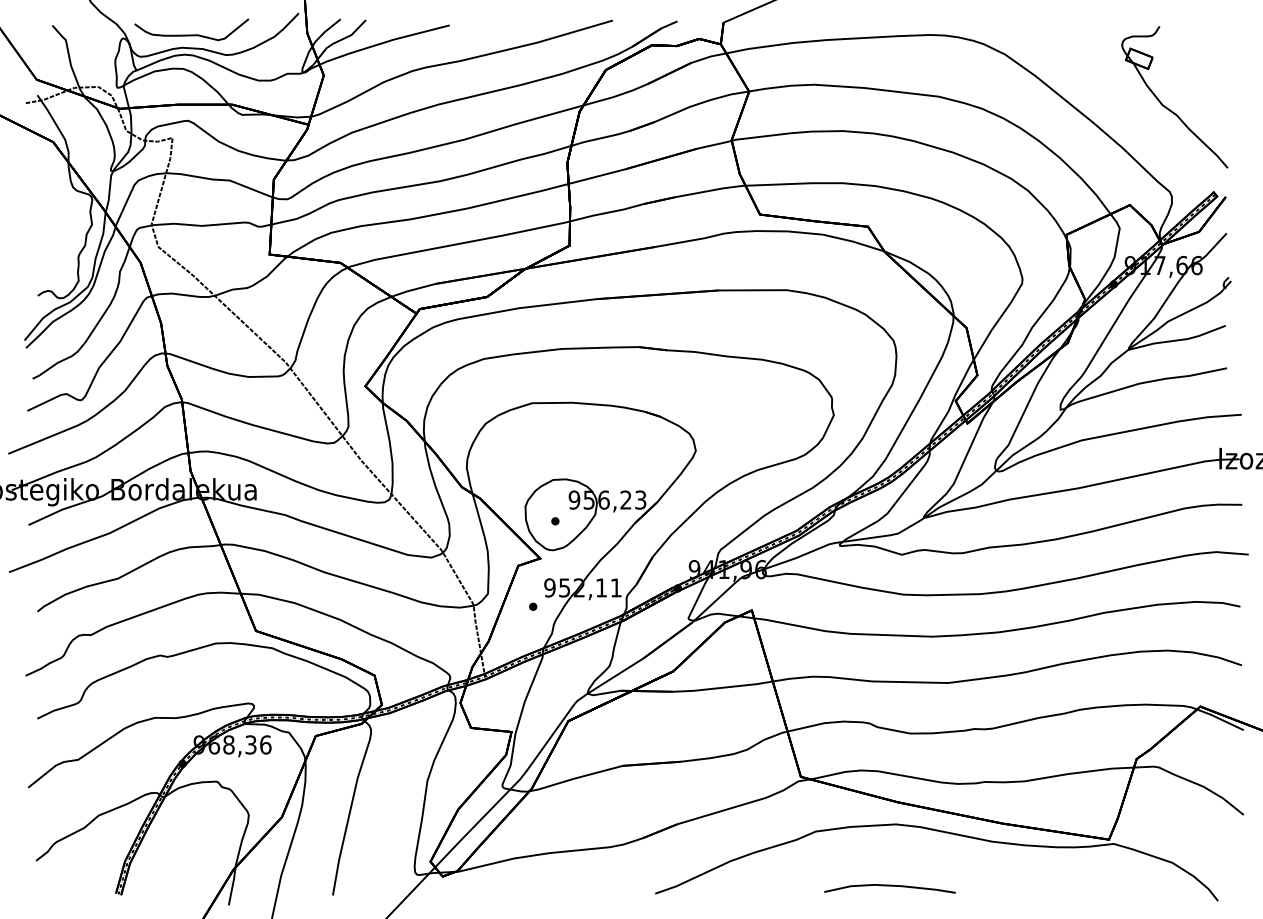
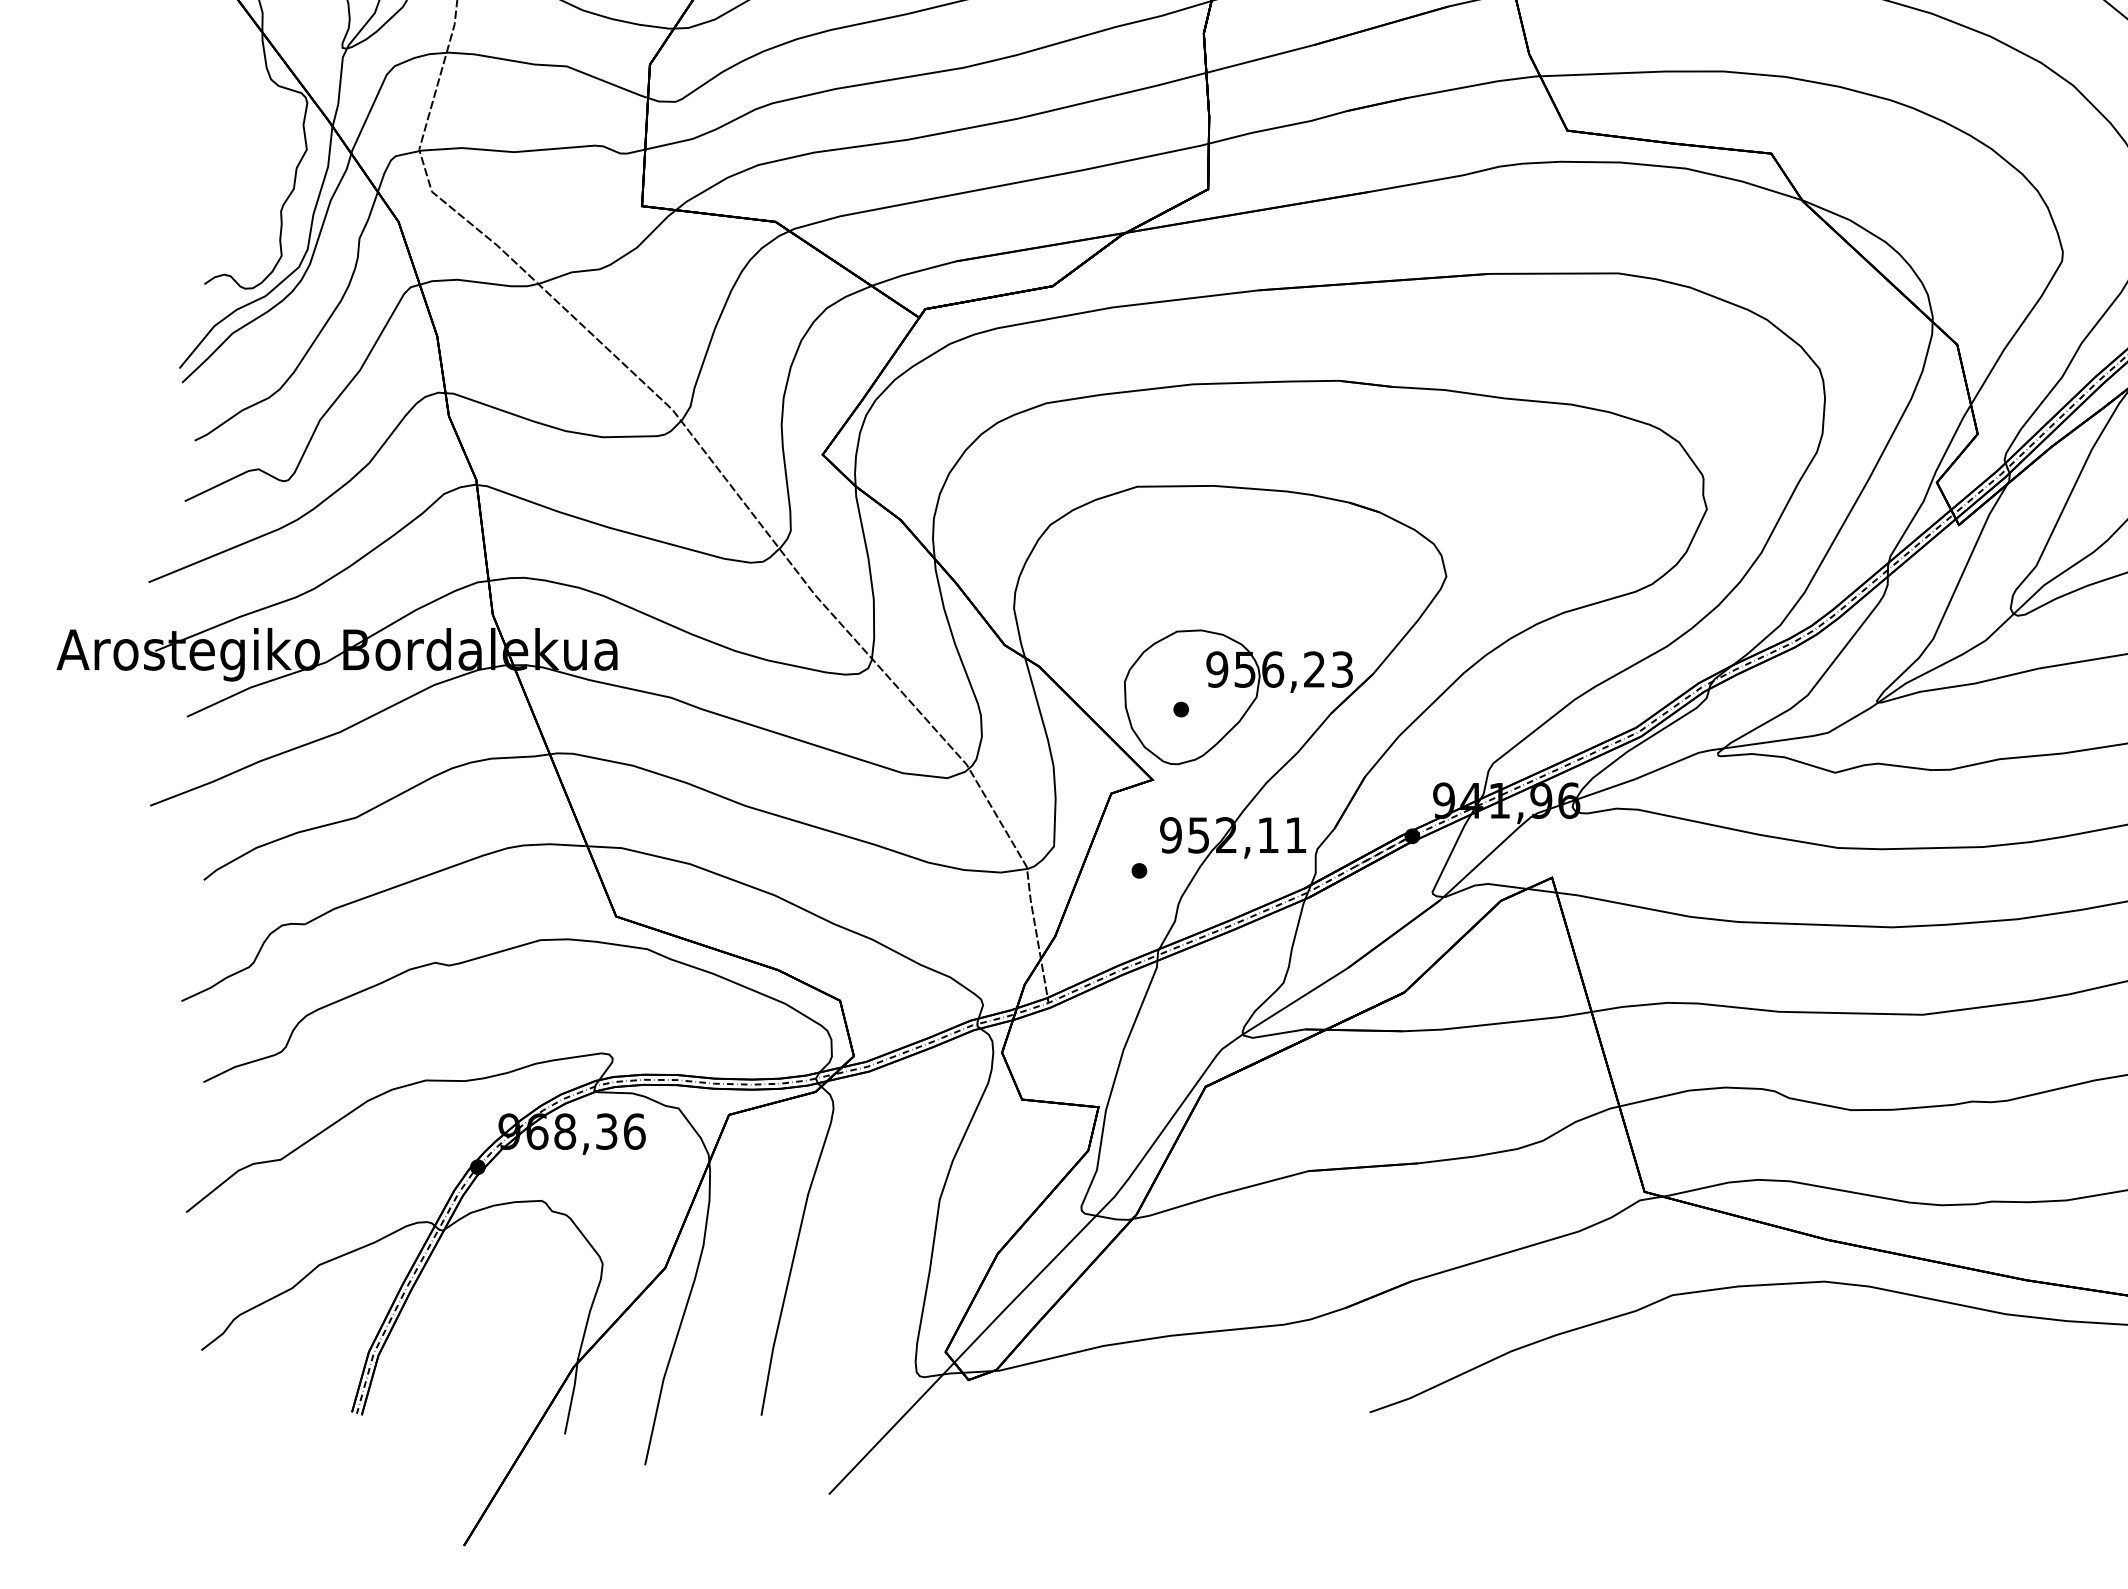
curve: (889, 886) -> (1811, 1398), removed

